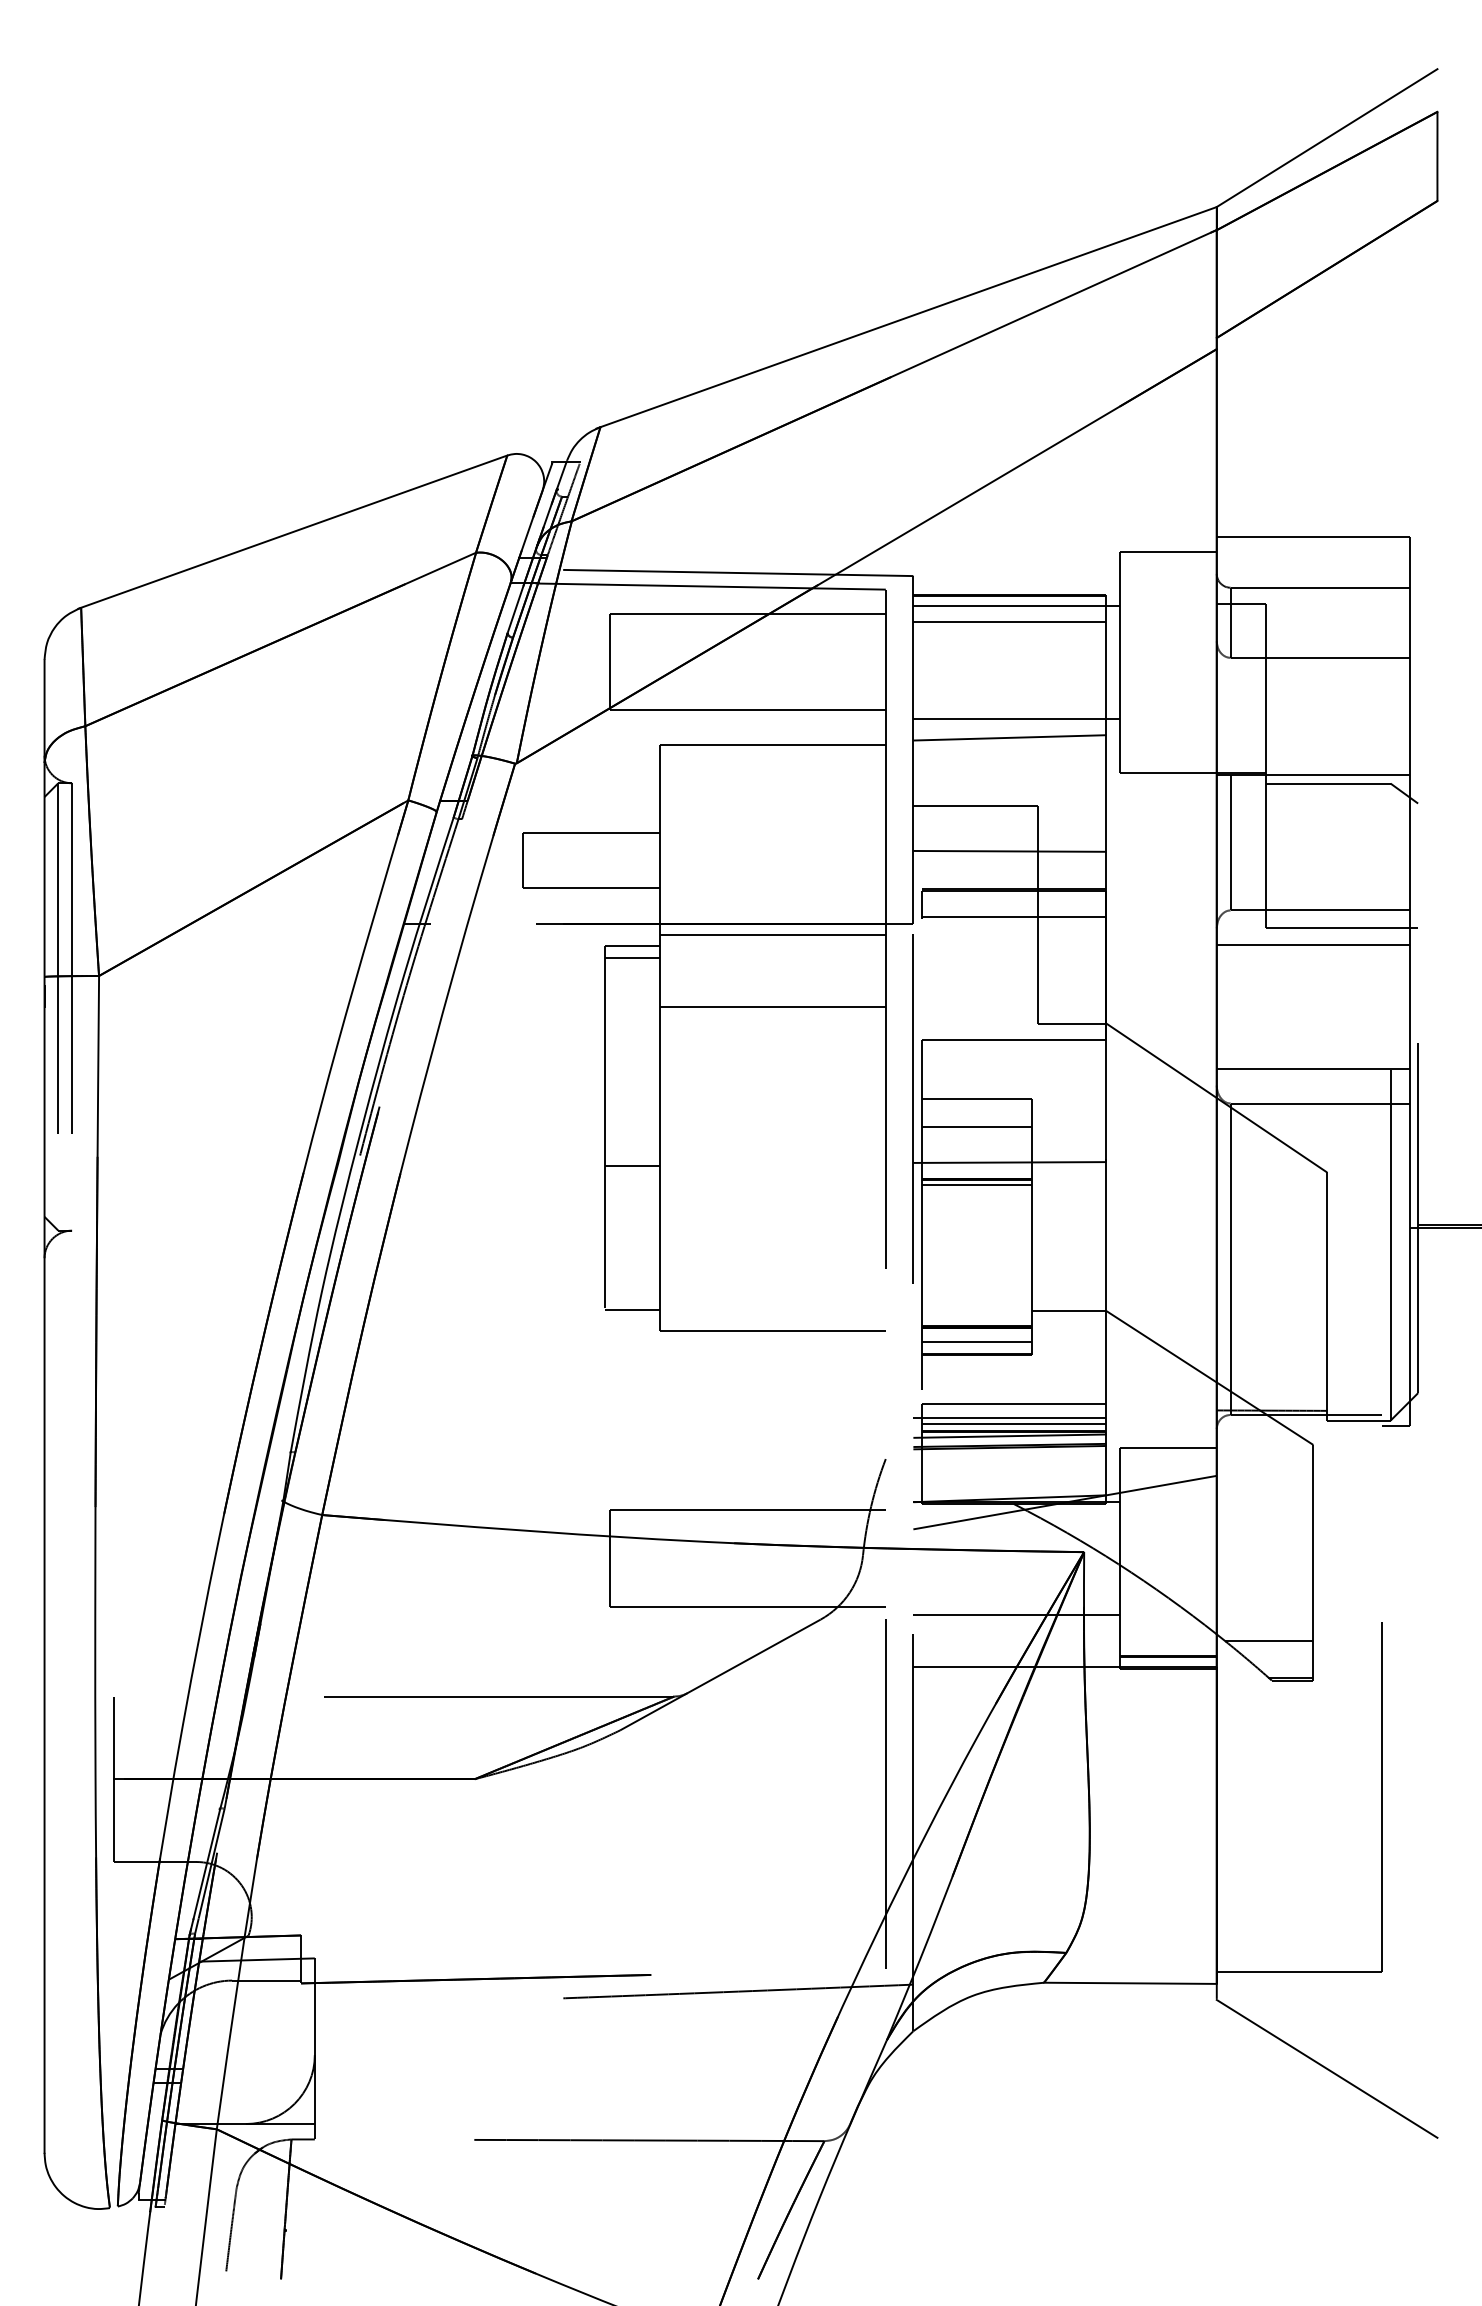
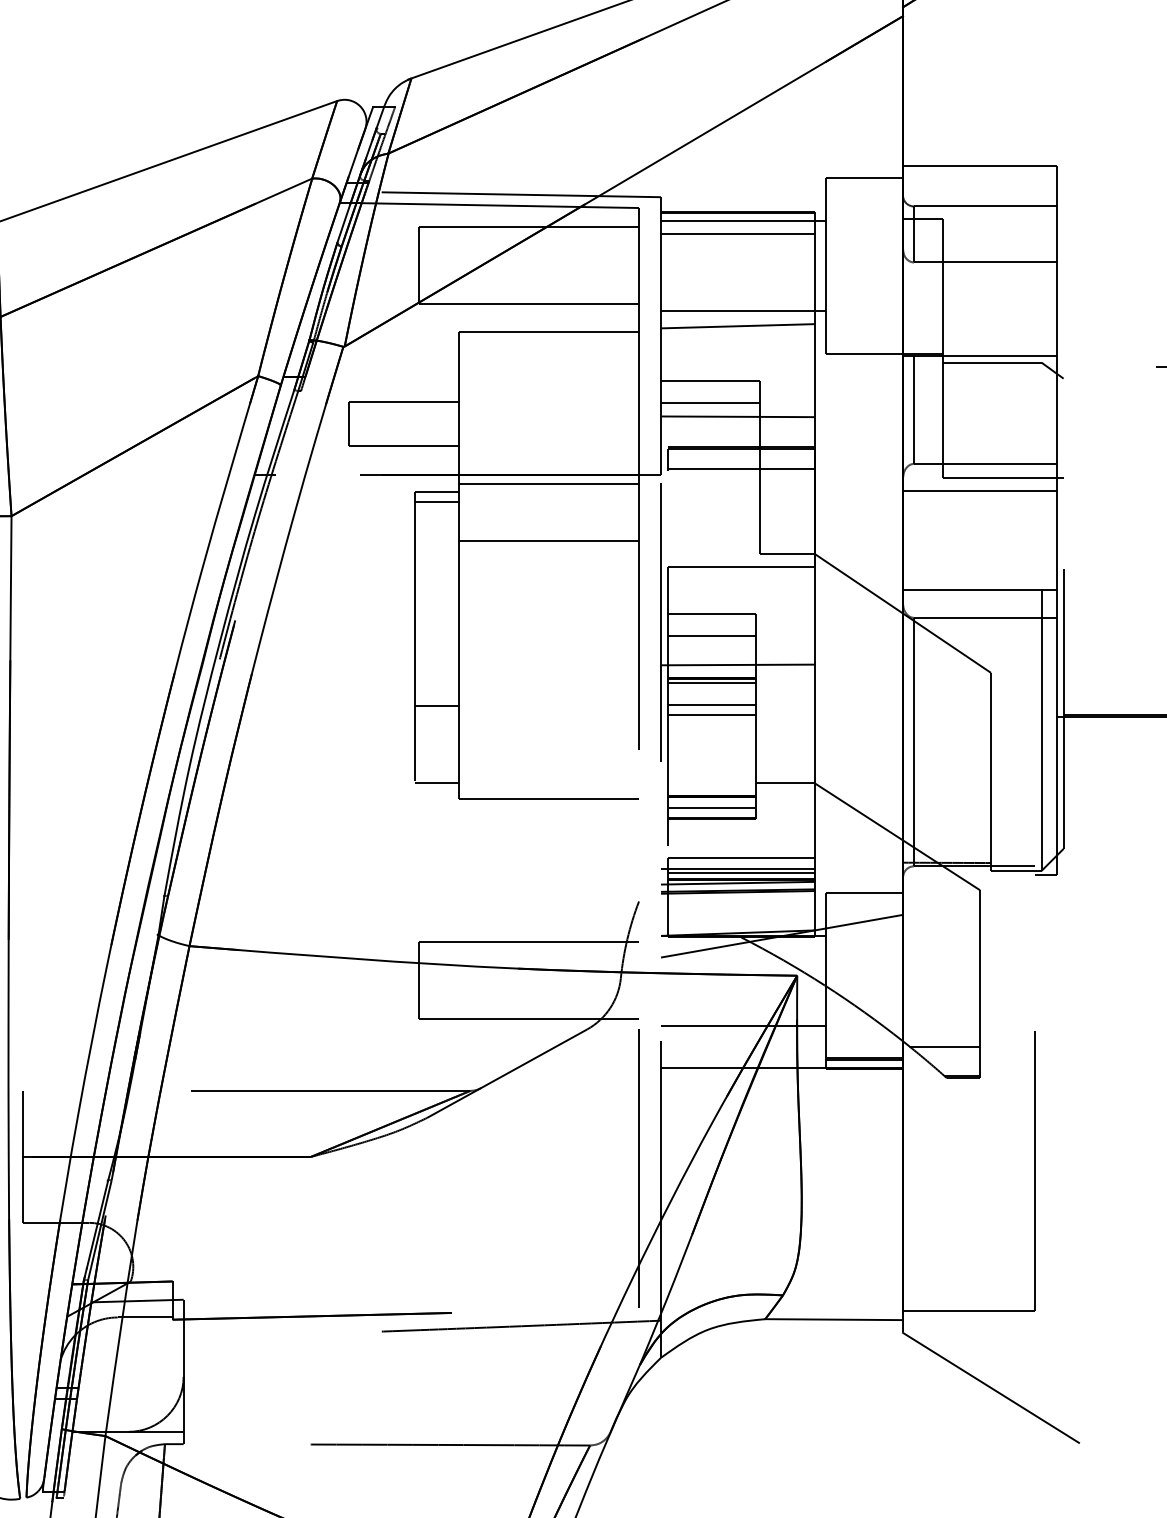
line: (975, 833) -> (710, 402), added
line: (632, 1165) -> (436, 705), moved
line: (976, 1212) -> (711, 704), added
line: (976, 1224) -> (711, 714), added

